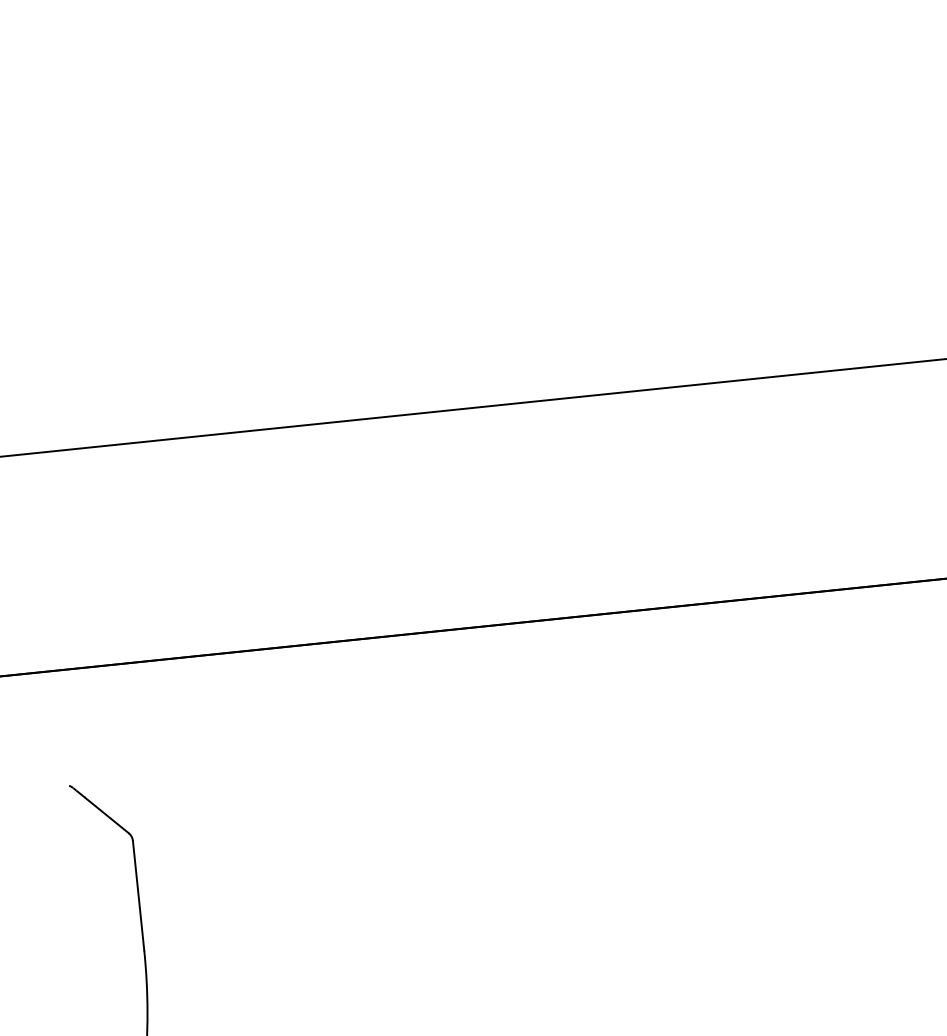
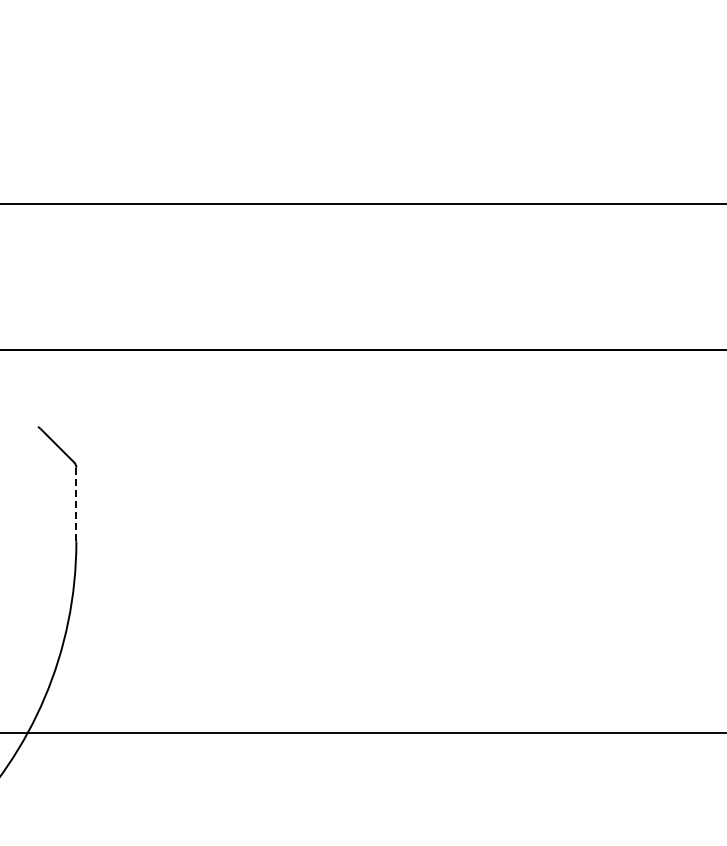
line: (138, 895) -> (76, 504), solid -> dashed

